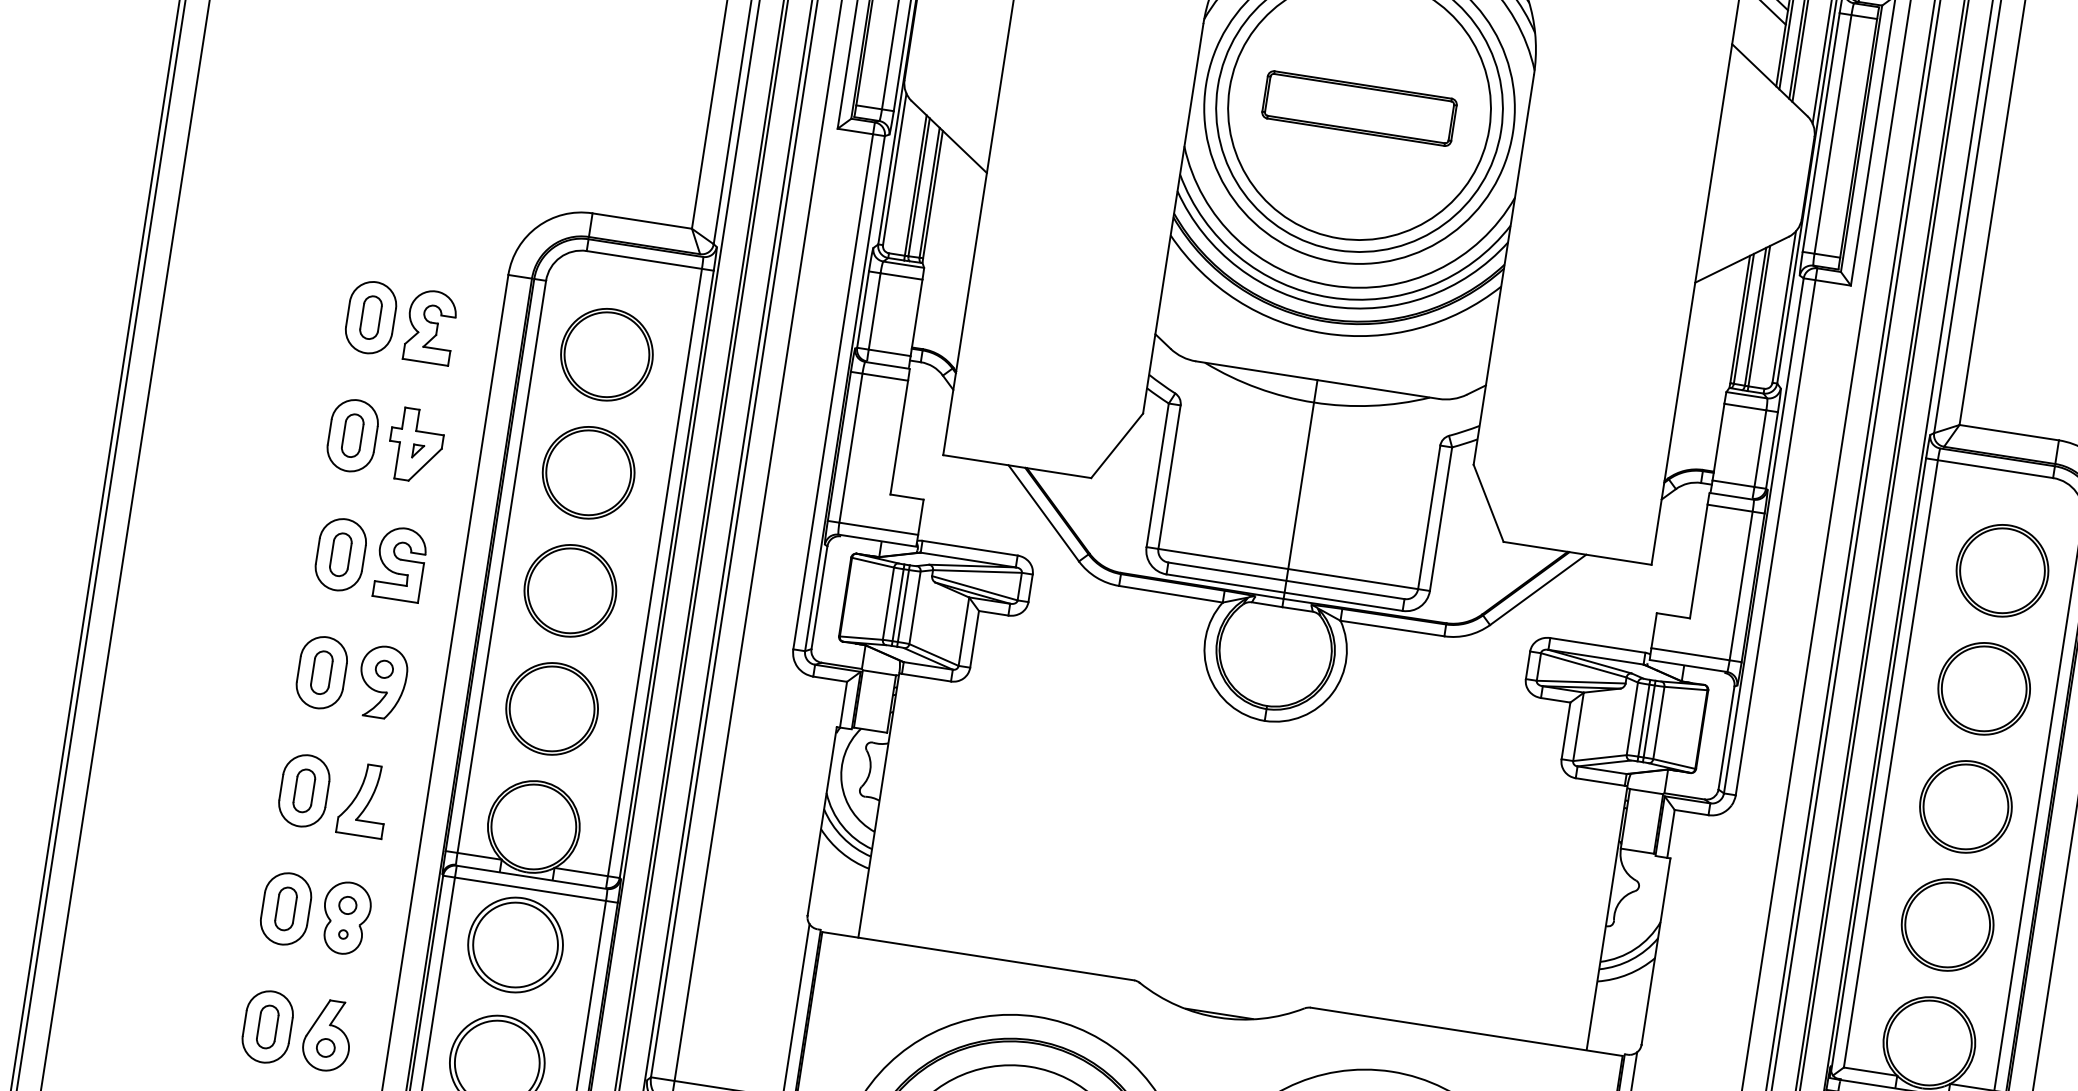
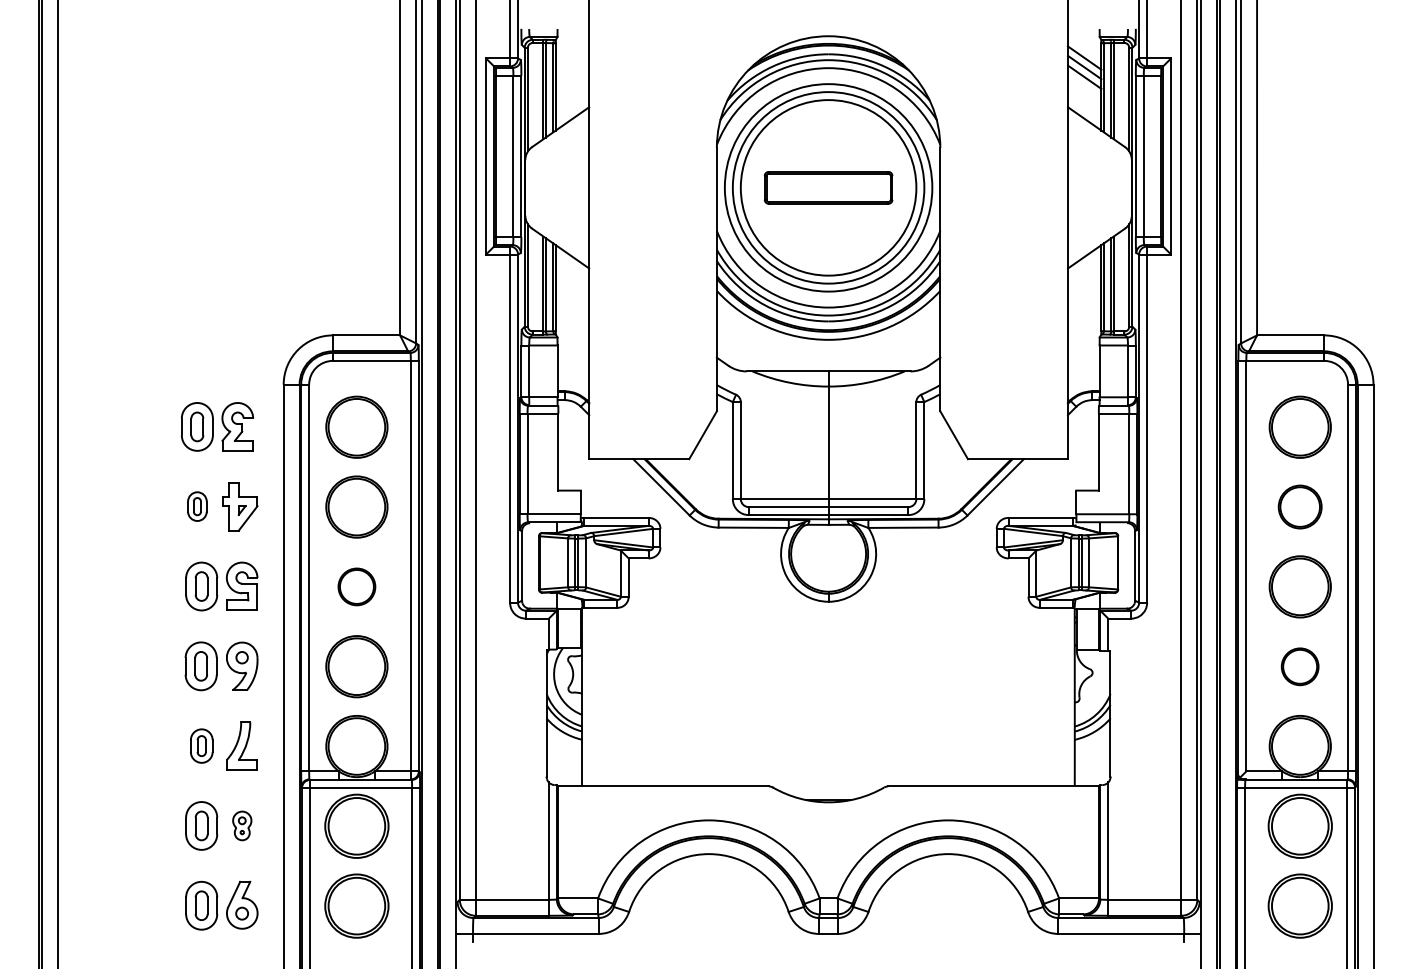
part: (353, 435) -> (197, 506), size x0.6
part: (569, 590) -> (356, 586), size x0.6
part: (1983, 687) -> (1299, 506), size x0.7
part: (304, 789) -> (201, 745), size x0.7
part: (346, 917) -> (242, 825), size x0.6
part: (1946, 924) -> (1299, 666), size x0.6

